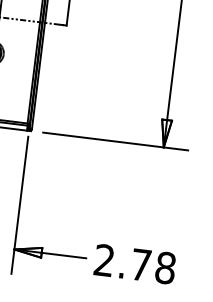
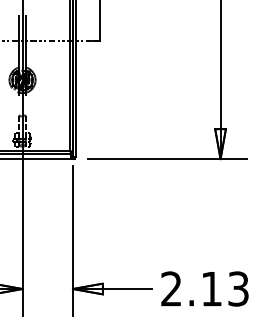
text: (153, 266) -> (225, 288), 2.78 -> 2.13

